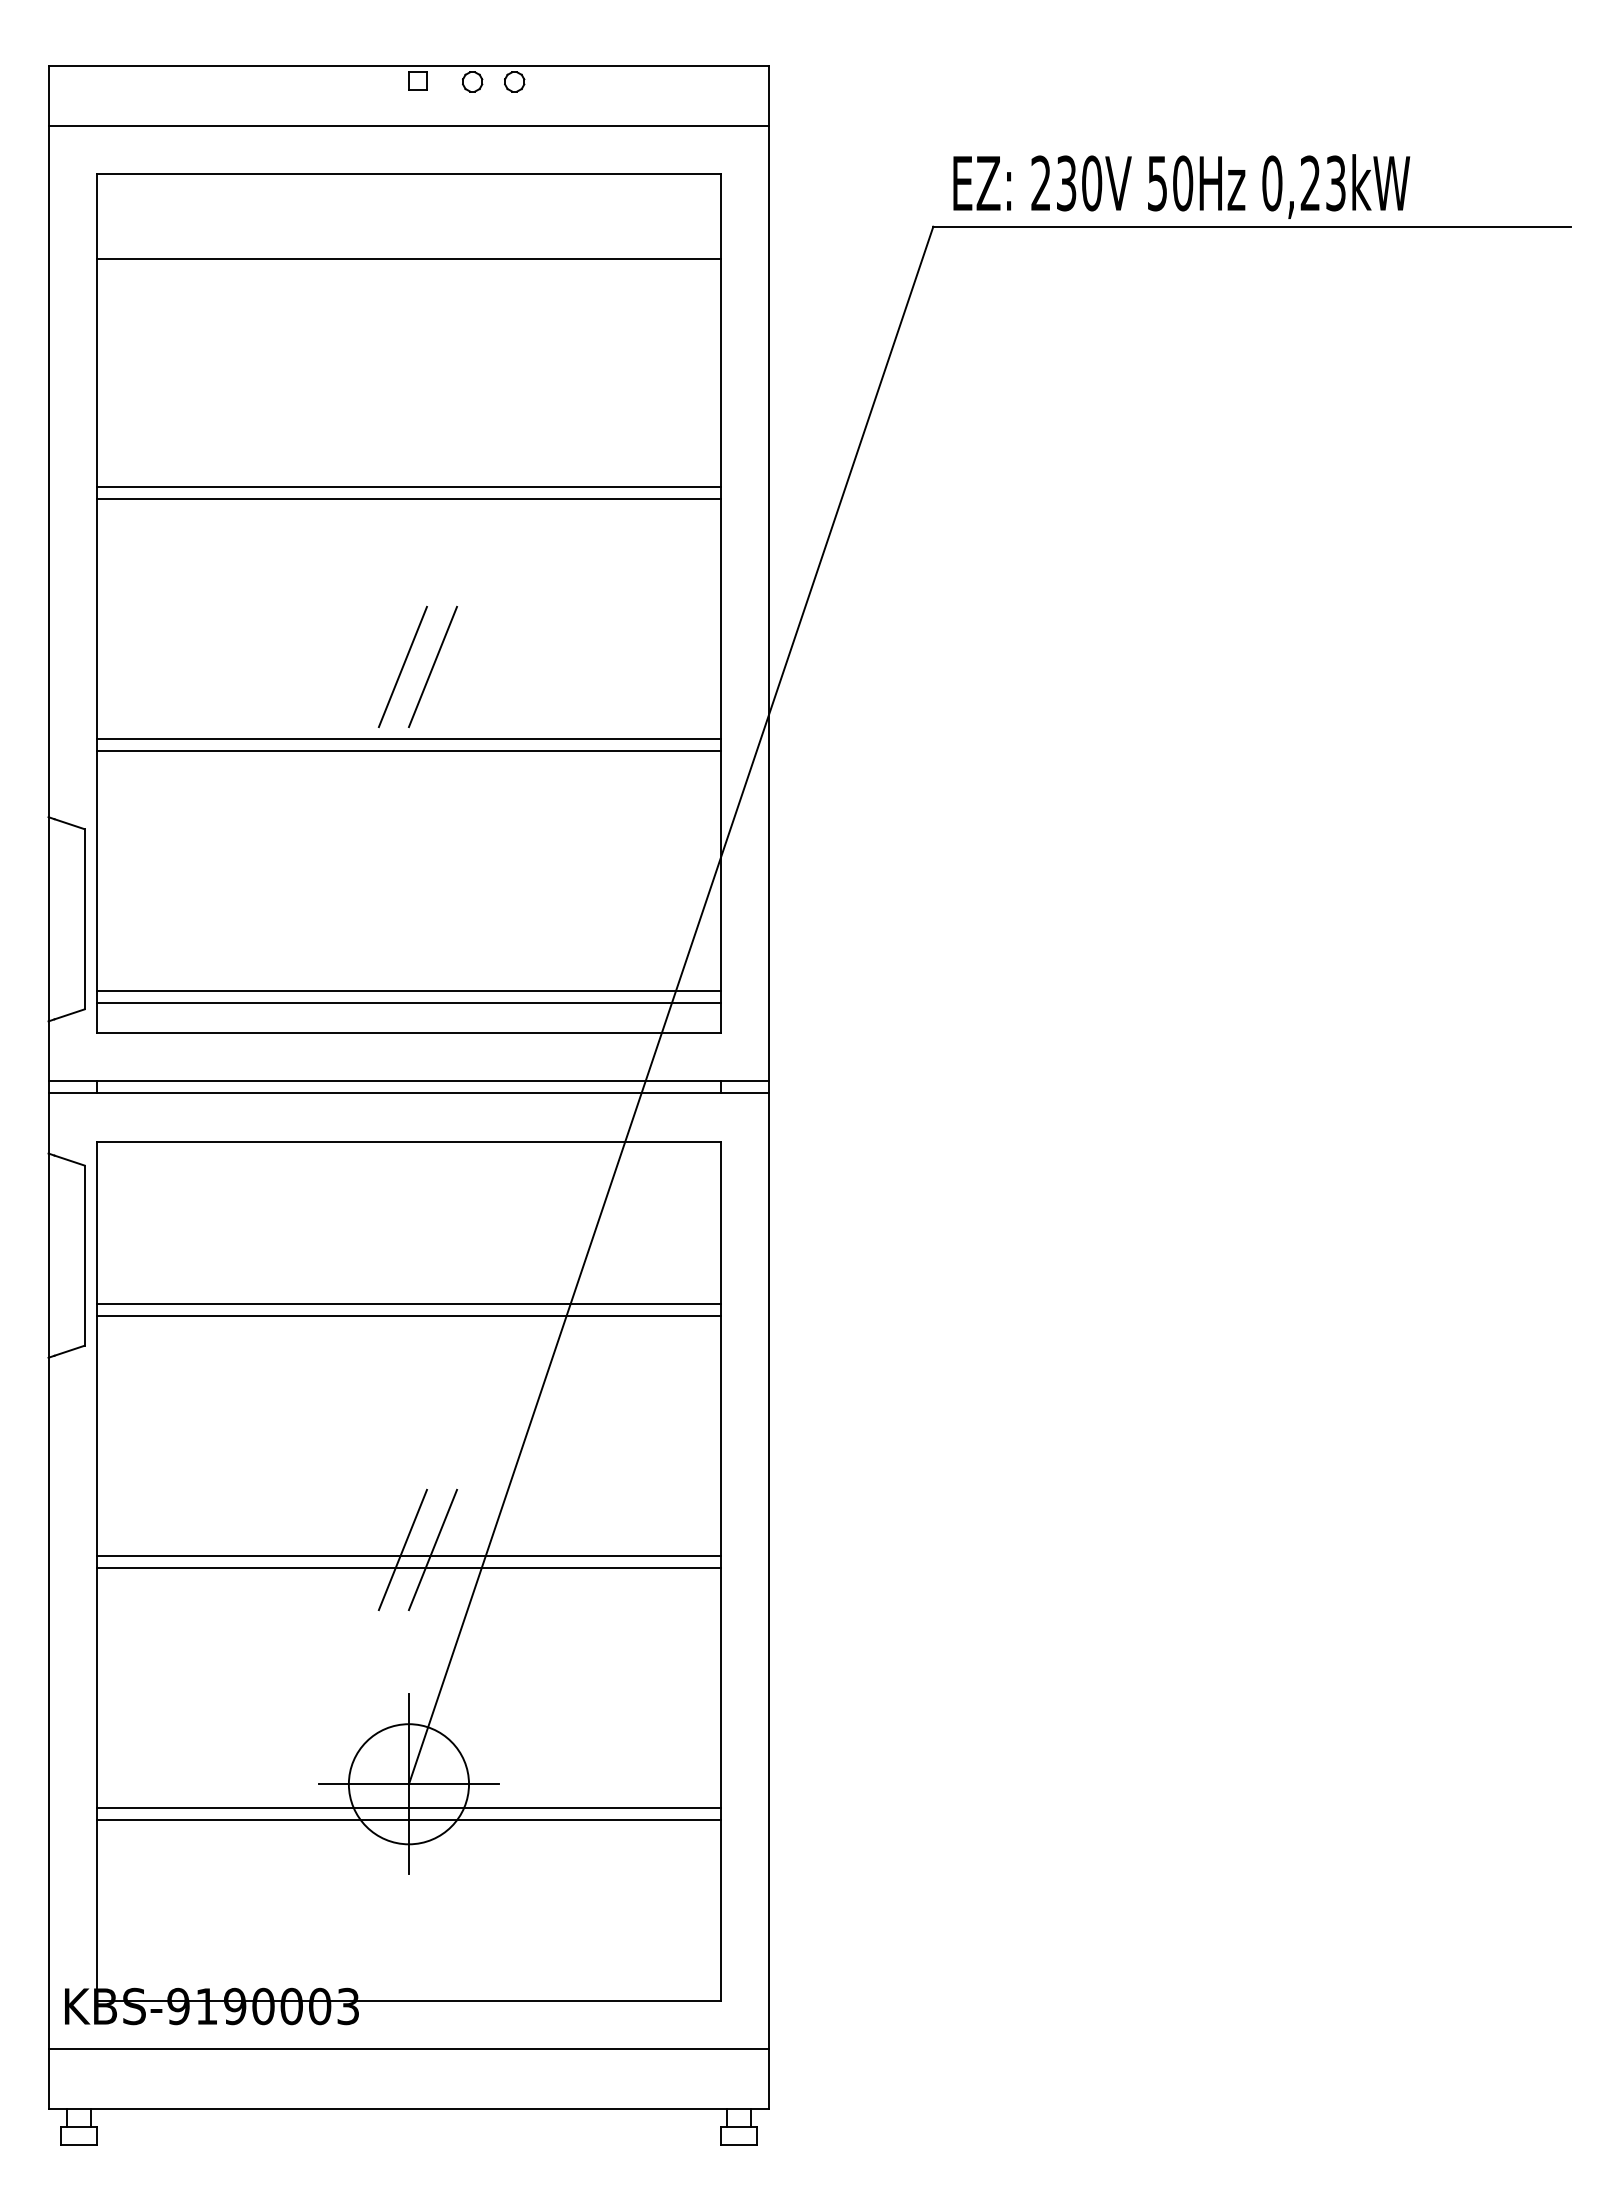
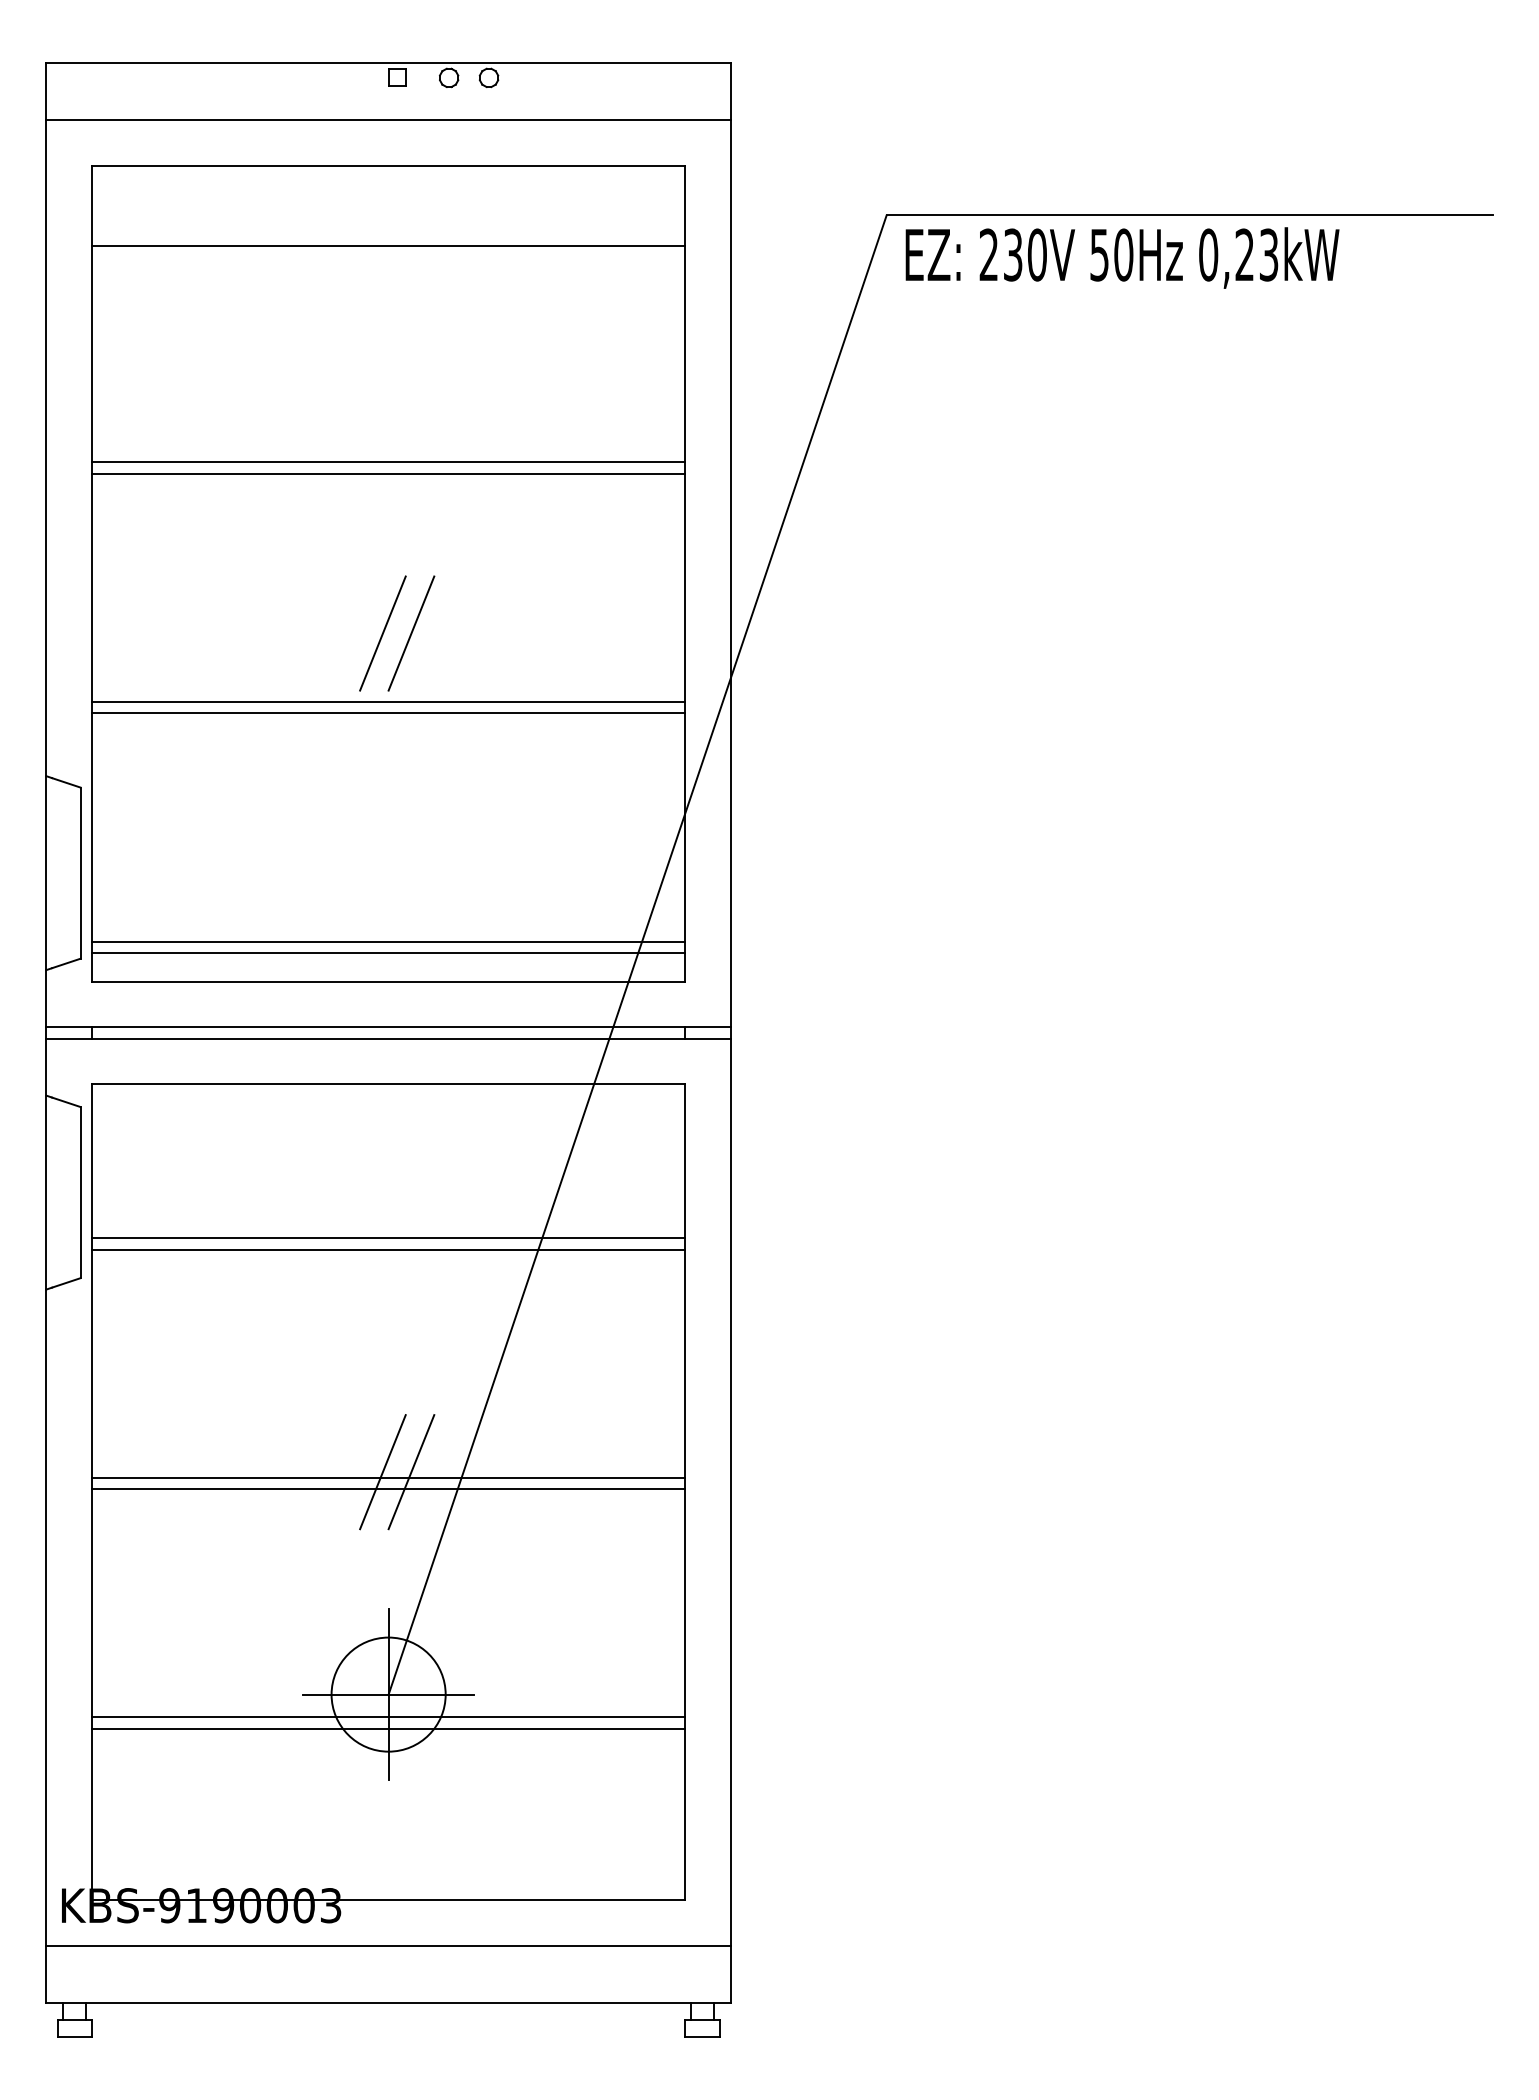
text: (1181, 186) -> (1122, 257), moved

